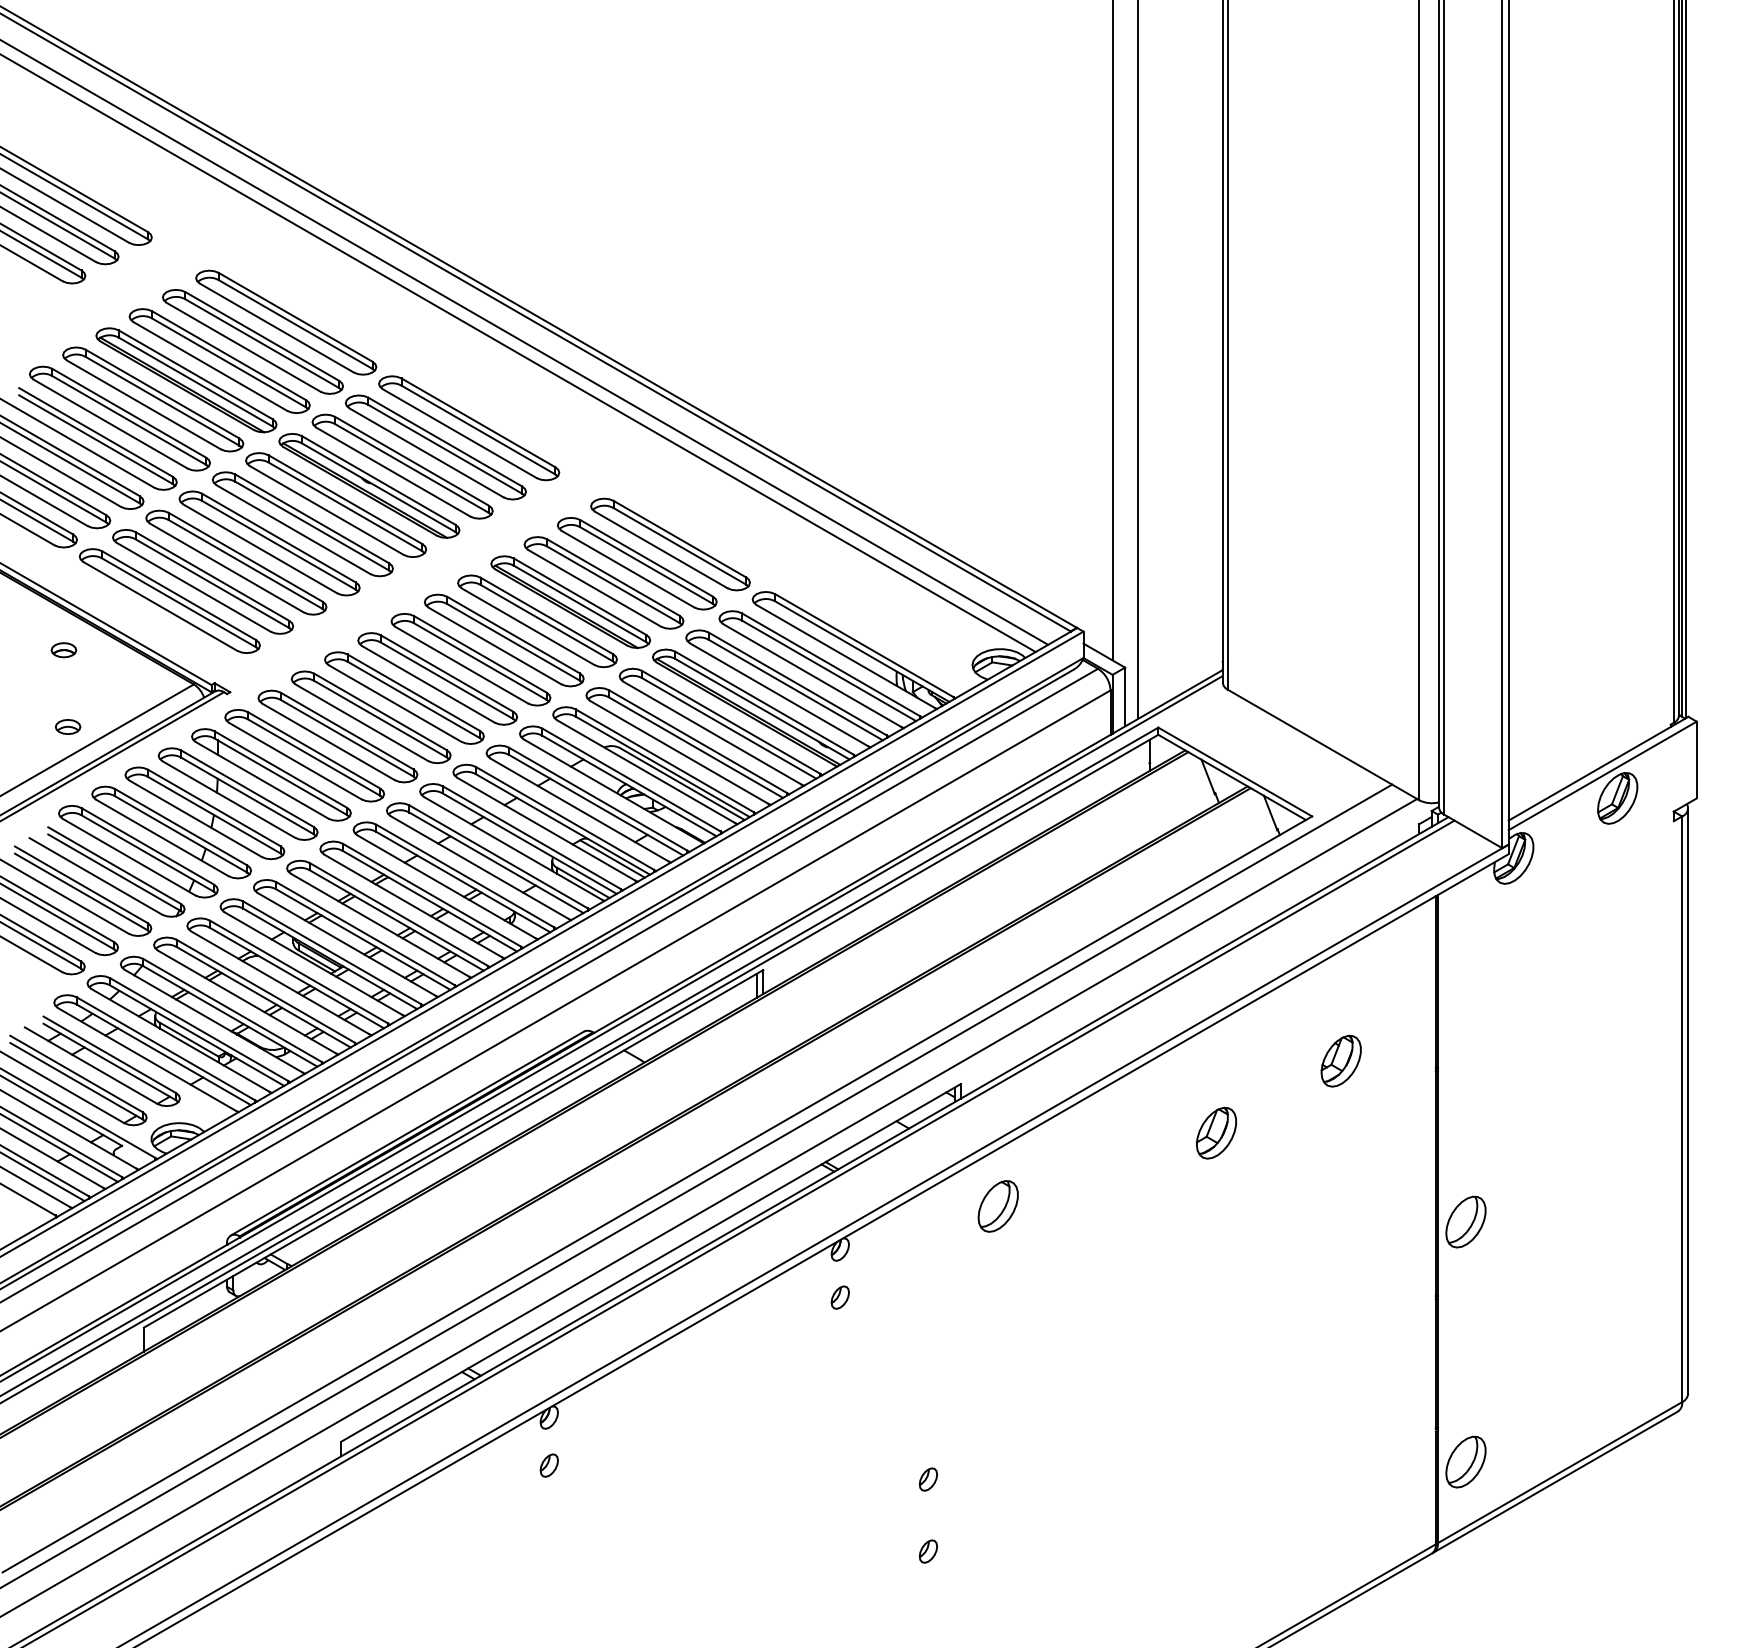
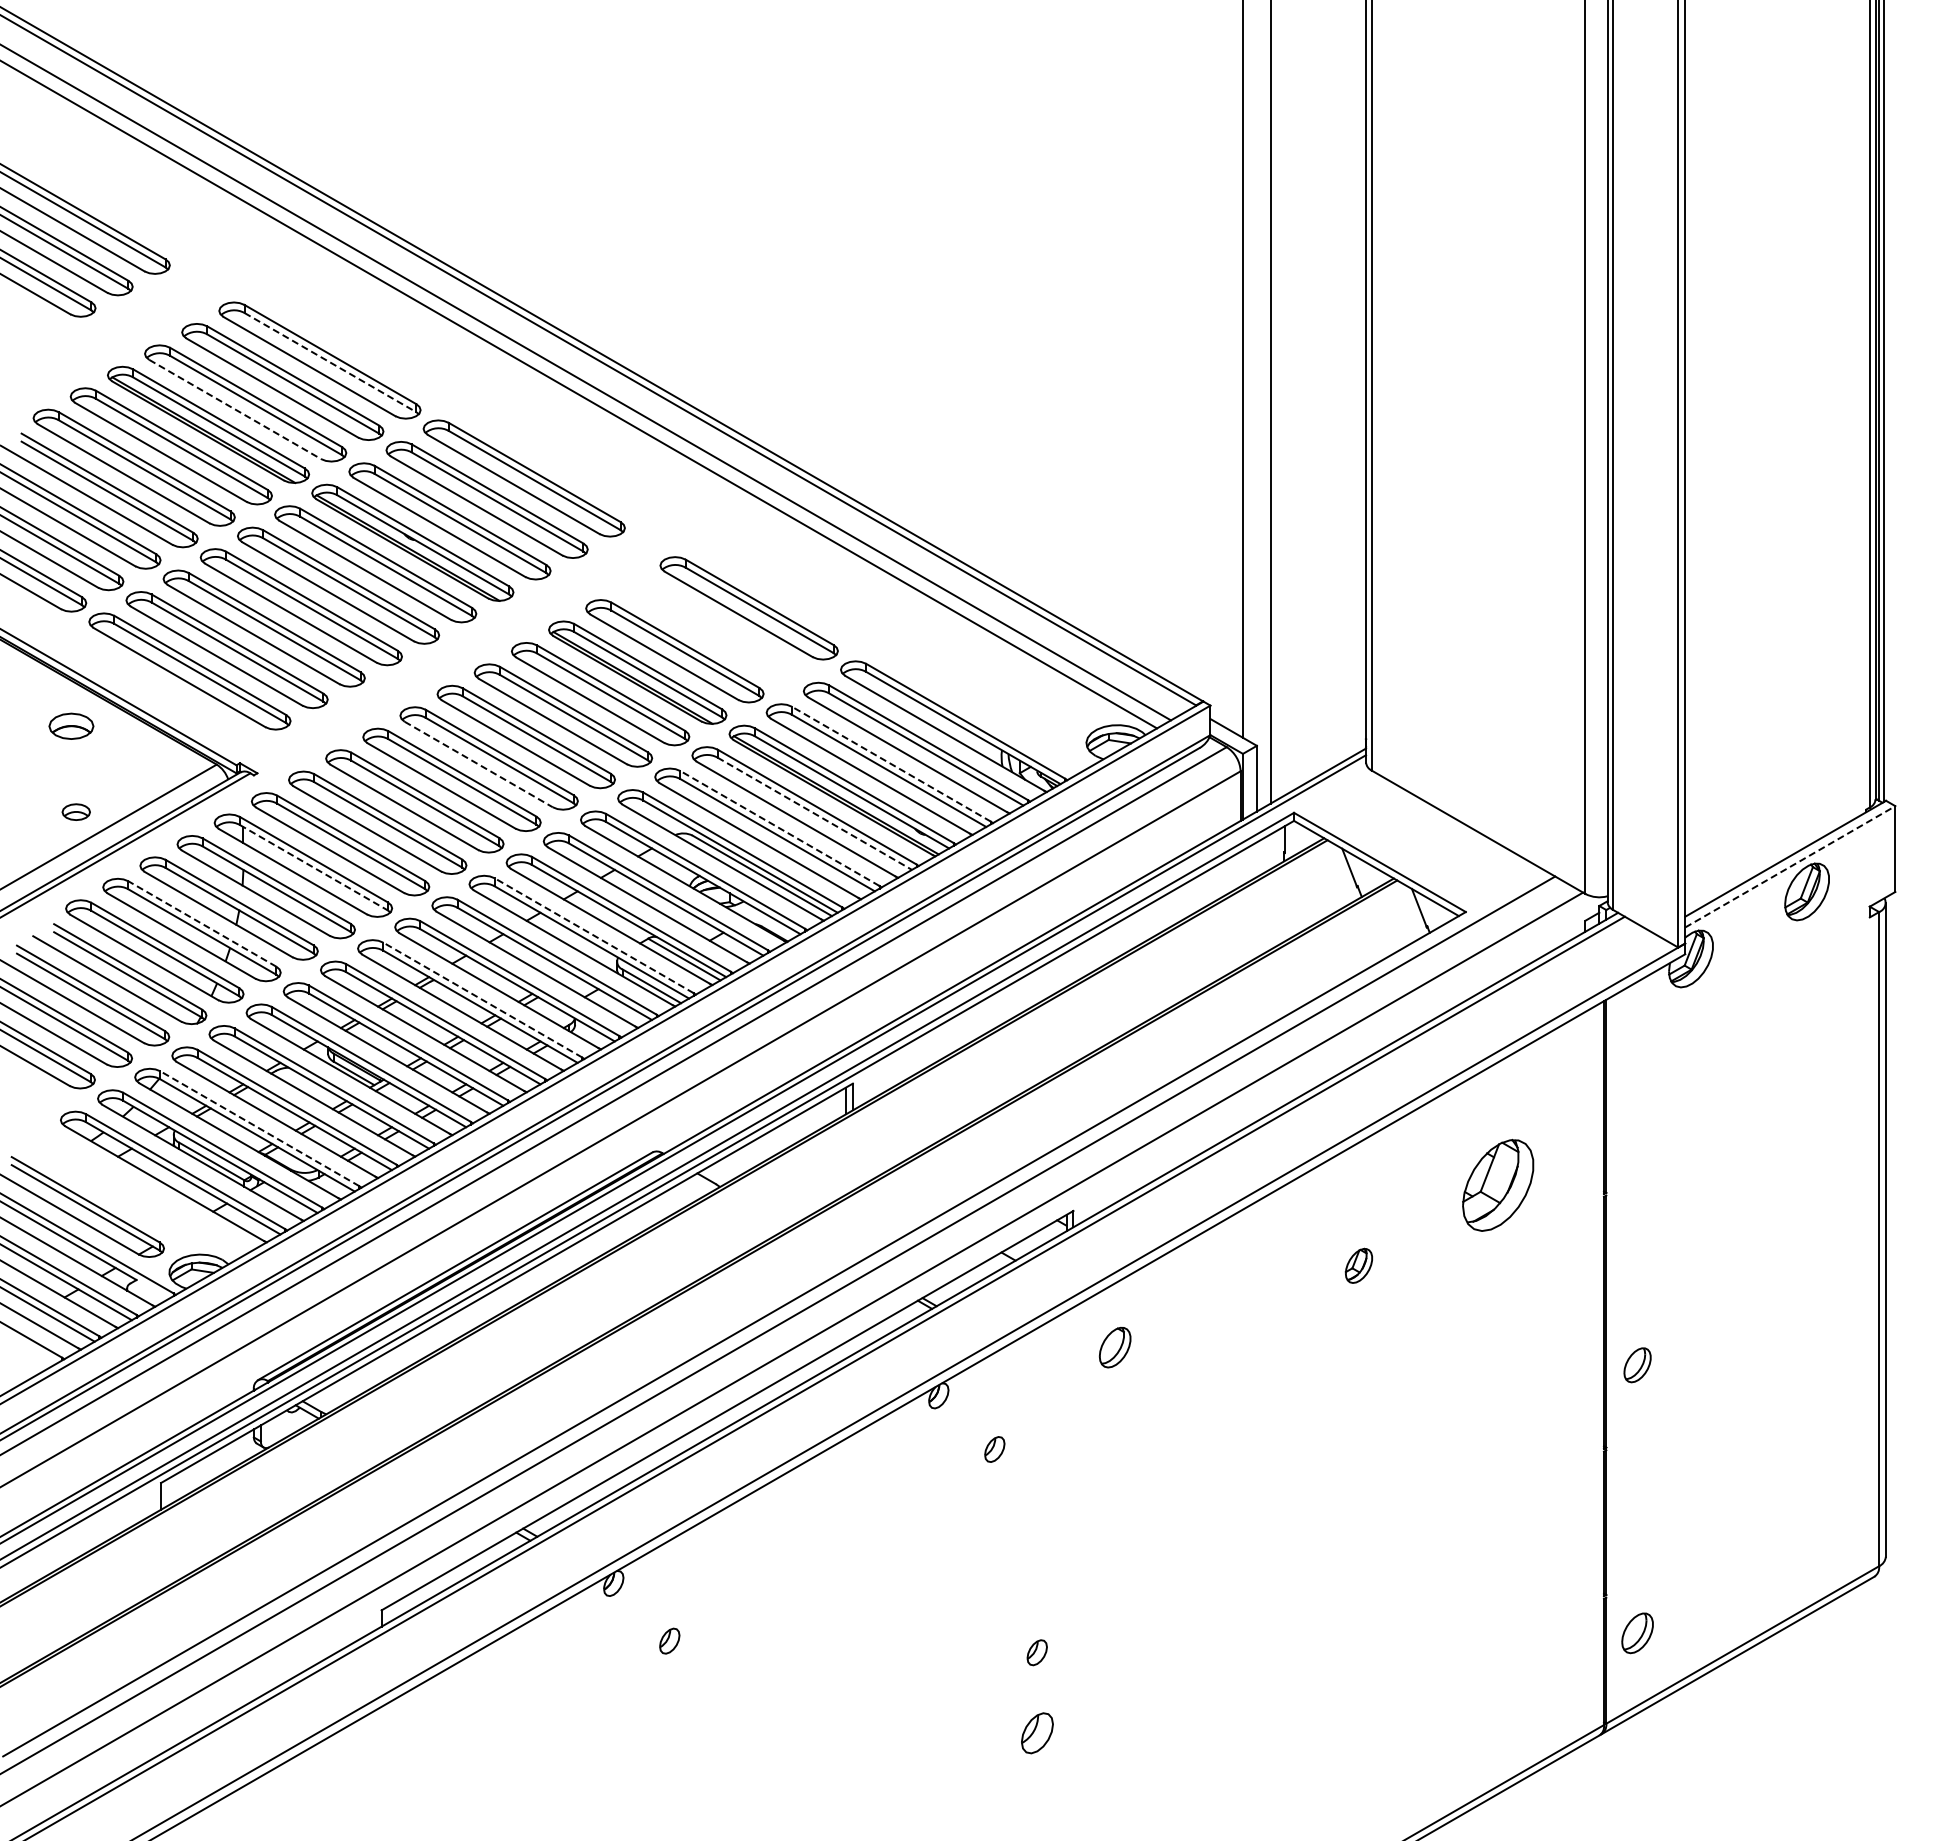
line: (295, 324) -> (330, 362), solid -> dashed
line: (210, 366) -> (235, 409), solid -> dashed
part: (636, 563) -> (711, 629), removed
part: (63, 650) -> (71, 726), size x1.6
line: (429, 684) -> (479, 764), solid -> dashed
line: (797, 684) -> (891, 764), solid -> dashed
line: (729, 729) -> (815, 814), solid -> dashed
line: (697, 741) -> (779, 828), solid -> dashed
line: (1602, 775) -> (1790, 866), solid -> dashed
line: (281, 776) -> (314, 867), solid -> dashed
line: (180, 826) -> (201, 923), solid -> dashed
line: (532, 837) -> (594, 935), solid -> dashed
line: (431, 895) -> (482, 1000), solid -> dashed
line: (232, 1010) -> (259, 1128), solid -> dashed
part: (102, 1061) -> (114, 1185), removed
part: (1341, 1061) -> (1498, 1185), size x1.6
part: (1216, 1132) -> (1358, 1265), size x0.6
part: (997, 1206) -> (1114, 1347), size x0.7
part: (1465, 1222) -> (1637, 1365), size x0.6
part: (840, 1297) -> (994, 1449), moved
part: (1465, 1462) -> (1637, 1633), size x0.7
part: (549, 1465) -> (669, 1640), moved
part: (927, 1550) -> (1036, 1732), size x1.6

